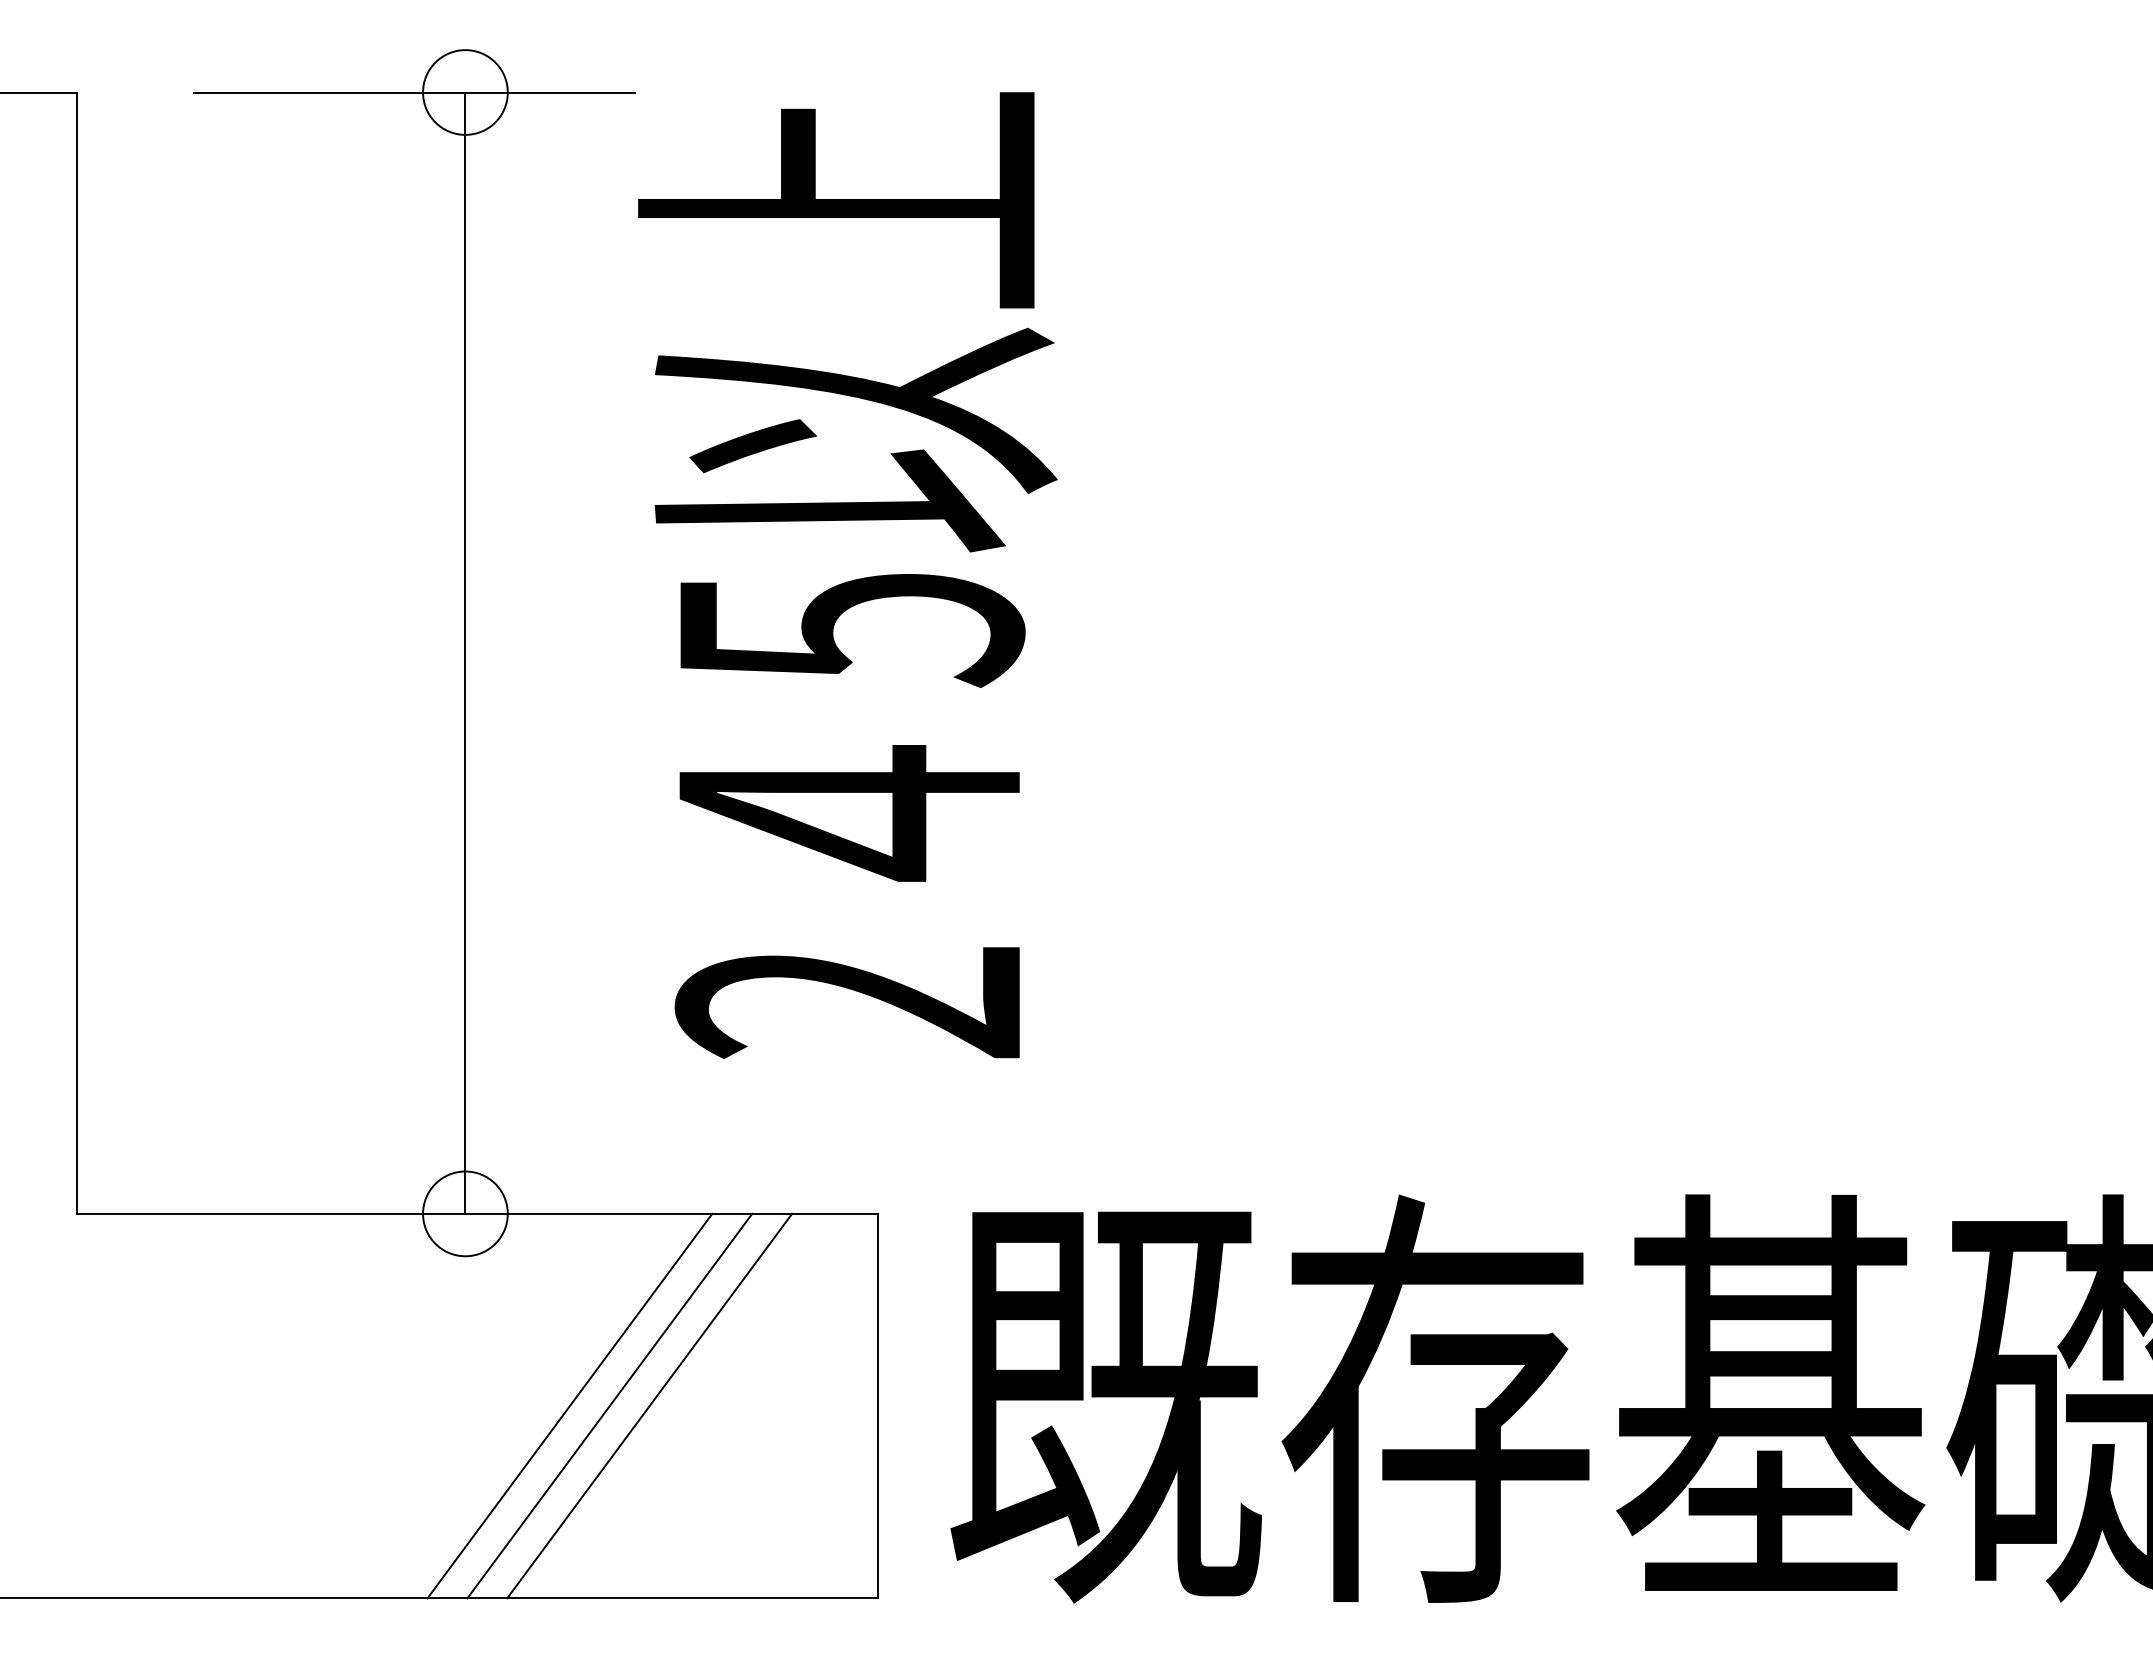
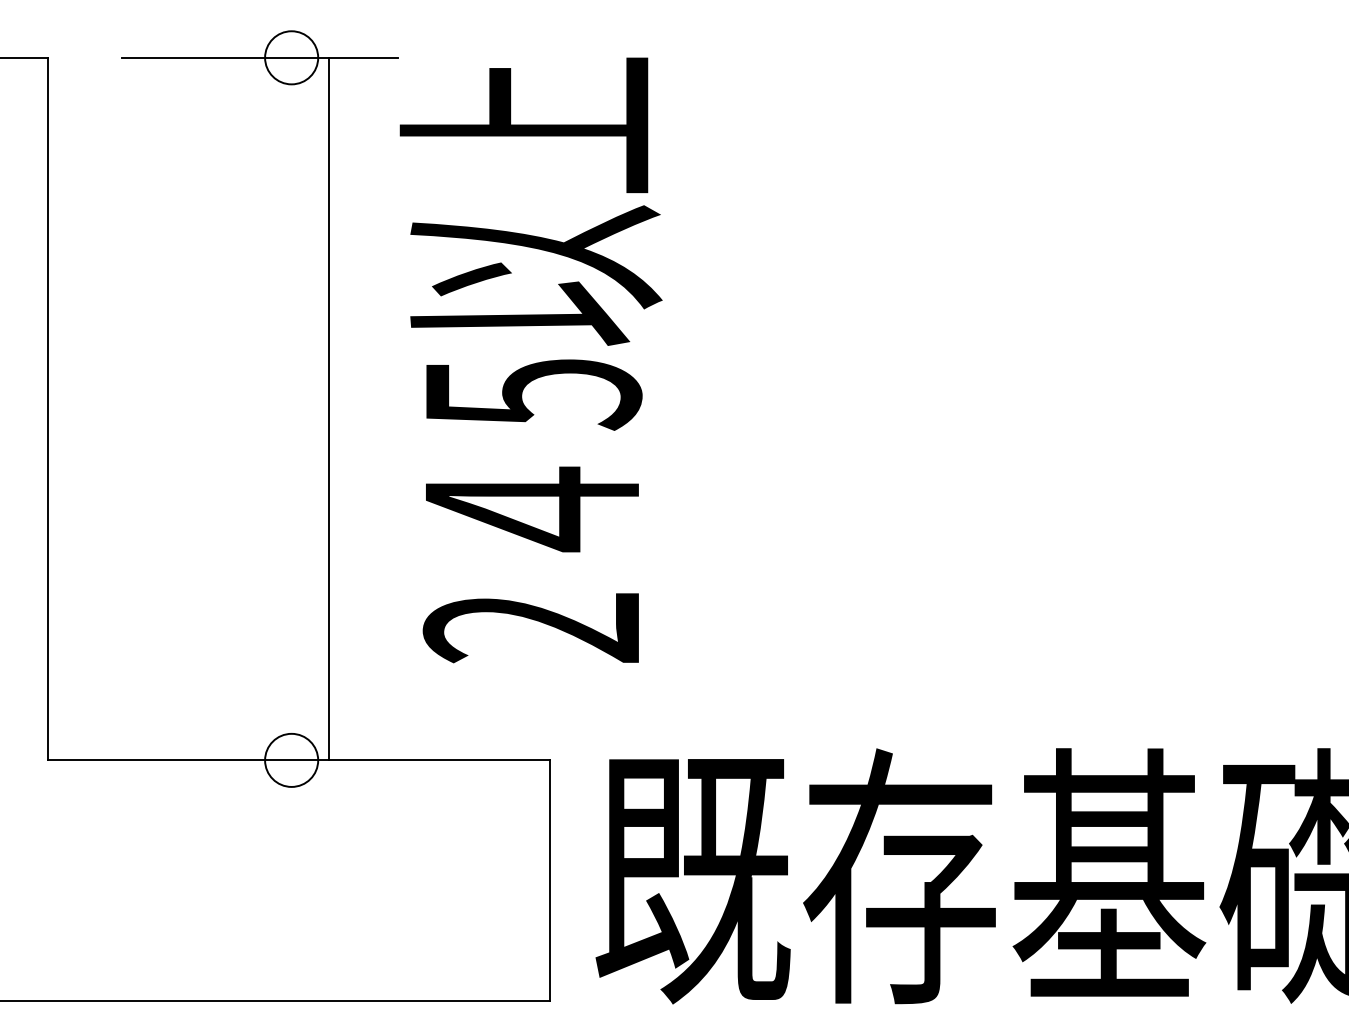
line: (465, 652) -> (328, 408), moved
line: (568, 1405) -> (356, 880), removed
line: (608, 1405) -> (381, 880), removed
line: (648, 1405) -> (406, 880), removed

